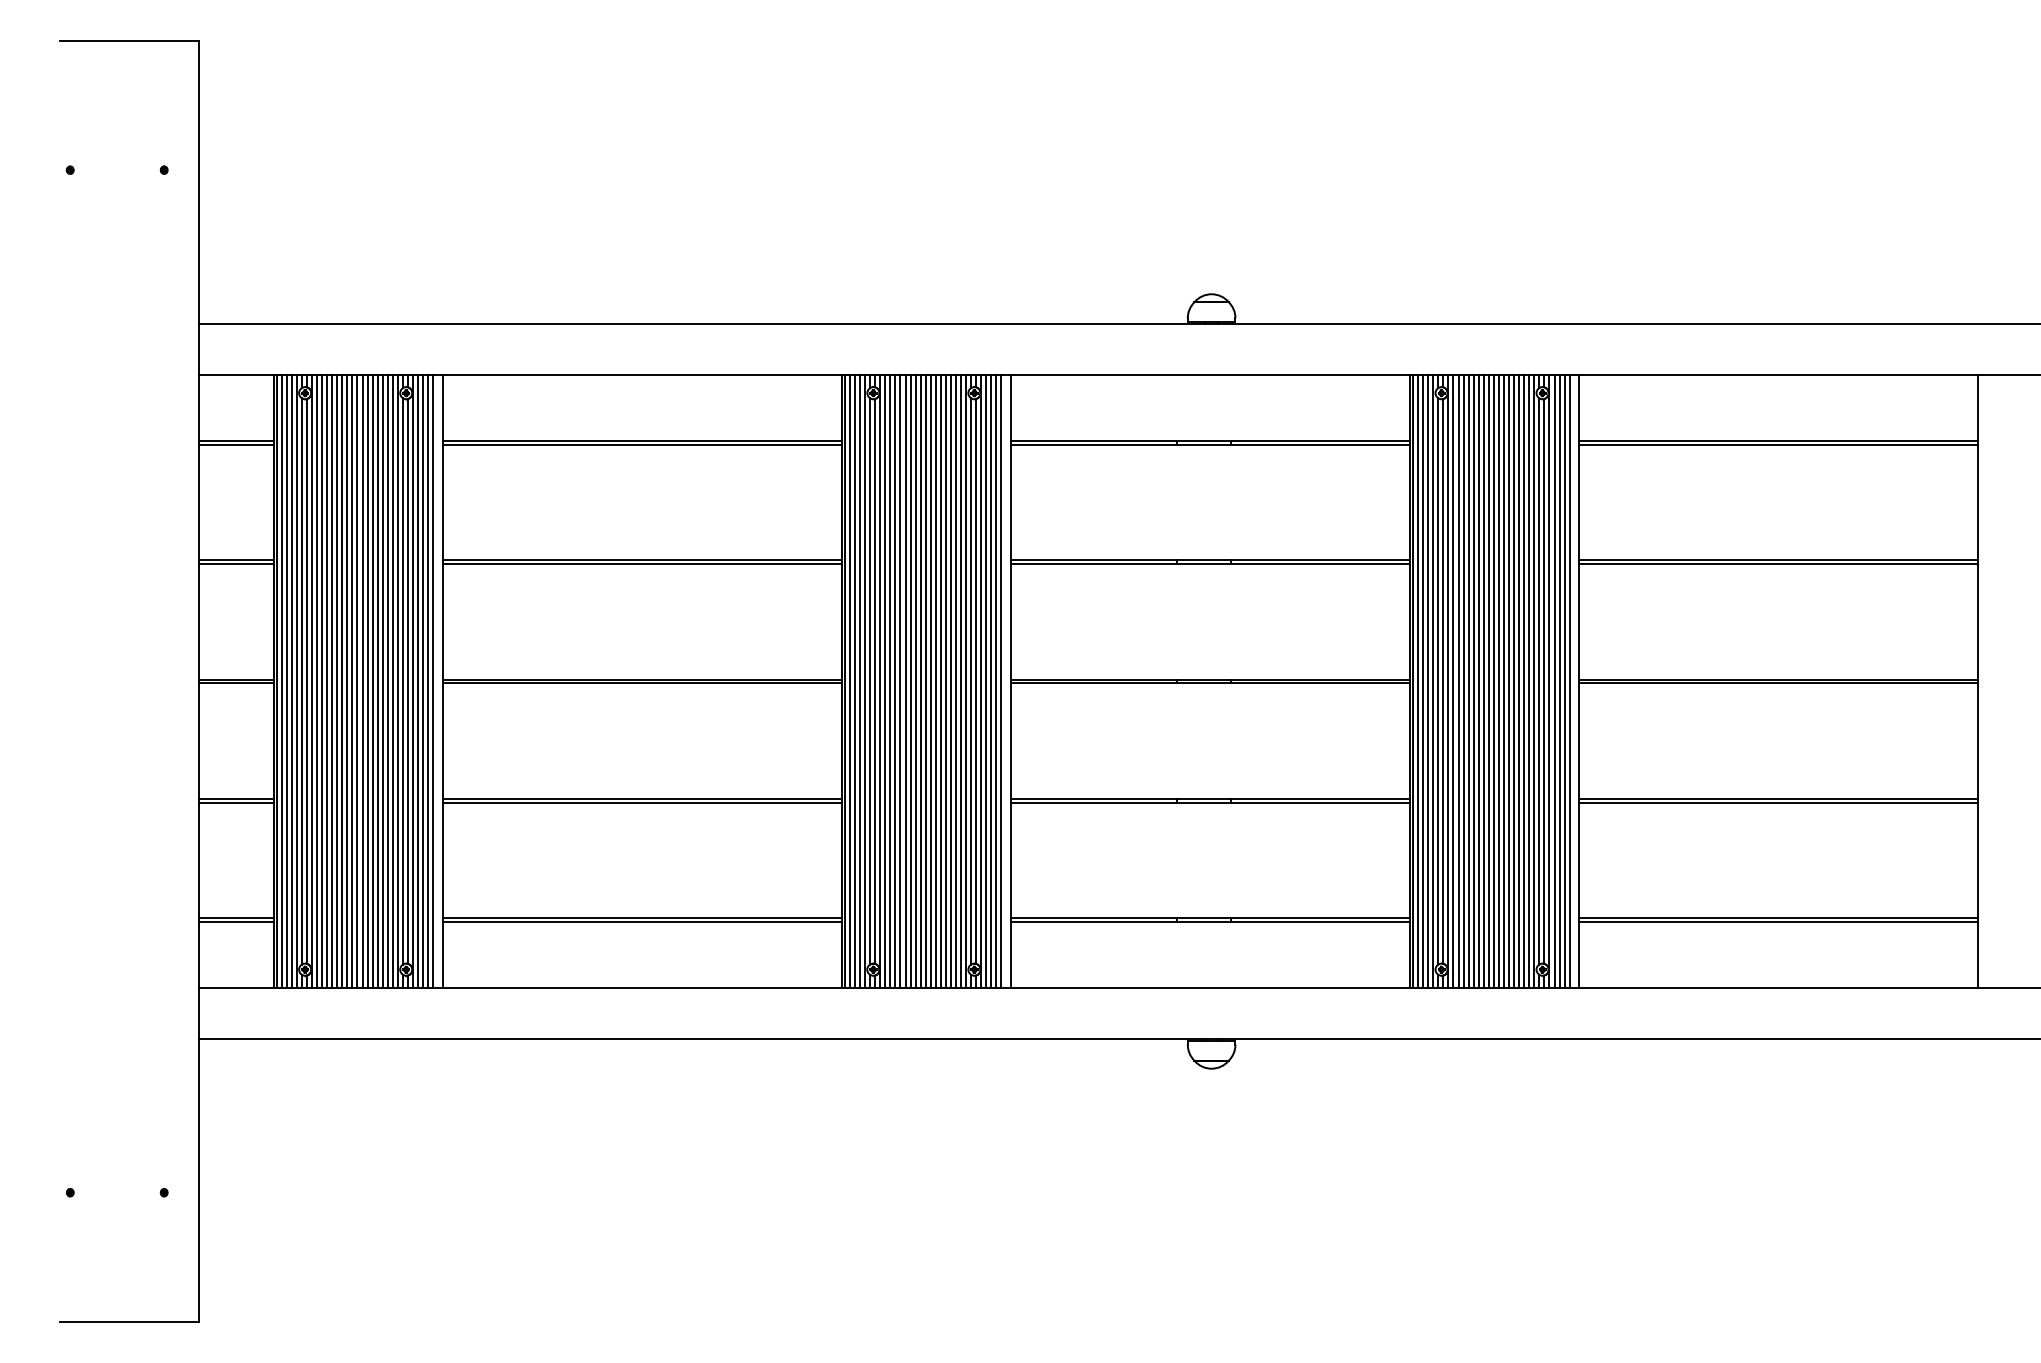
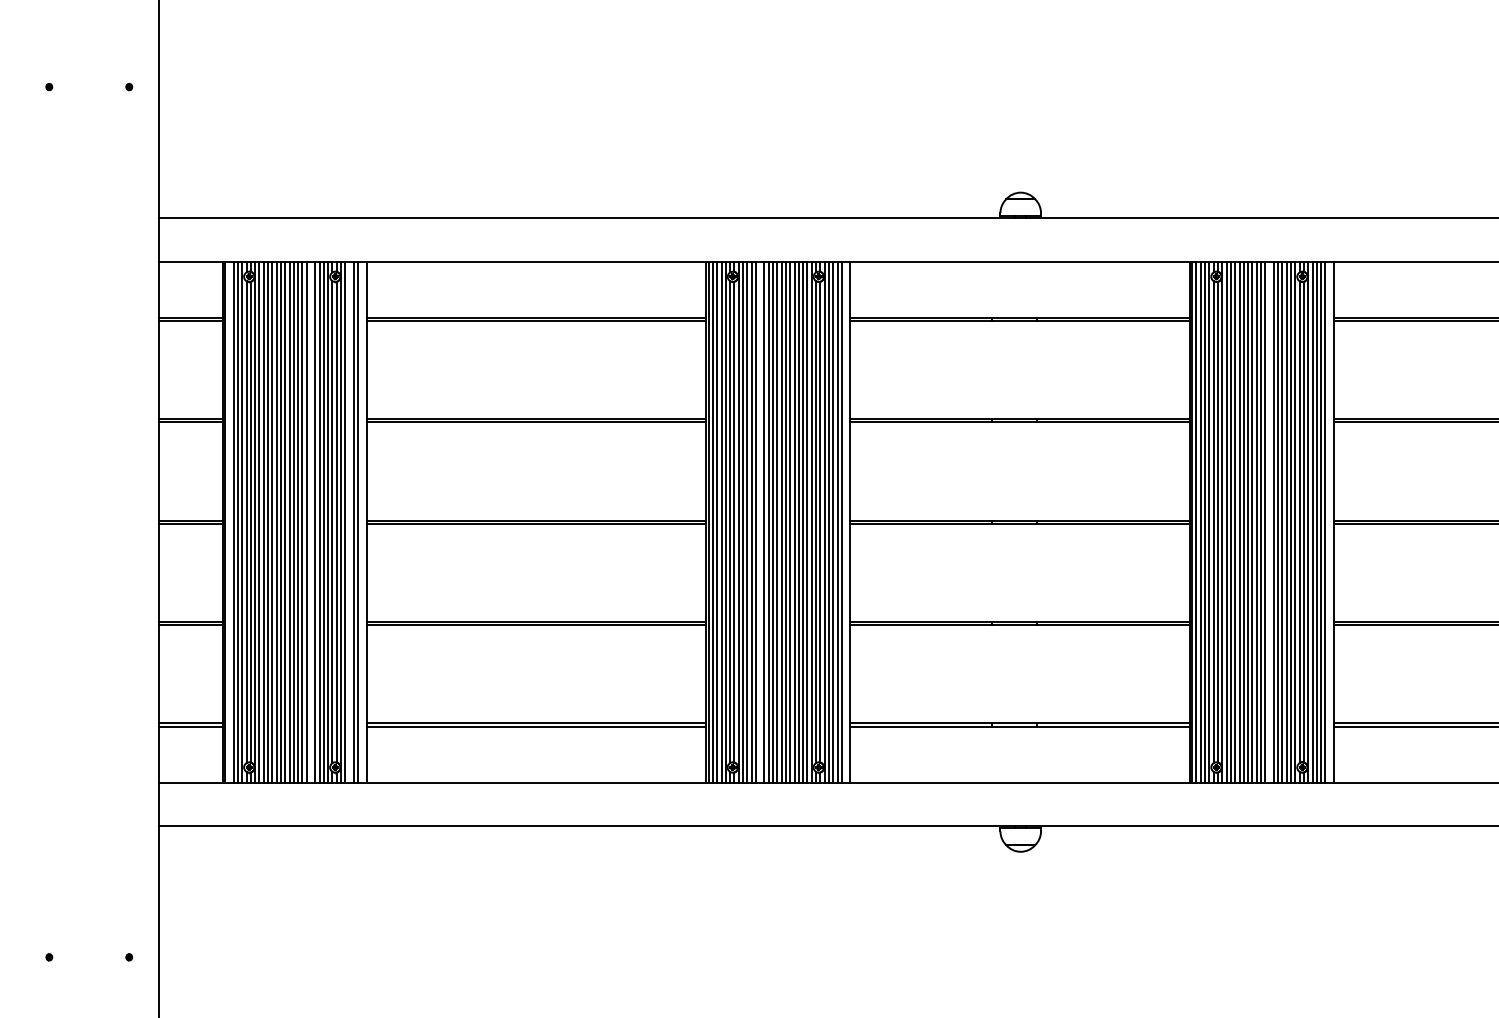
line: (281, 681) -> (229, 522), removed
line: (377, 681) -> (310, 522), removed
line: (423, 681) -> (349, 522), removed
line: (905, 681) -> (760, 522), removed
line: (1503, 681) -> (1269, 522), removed

